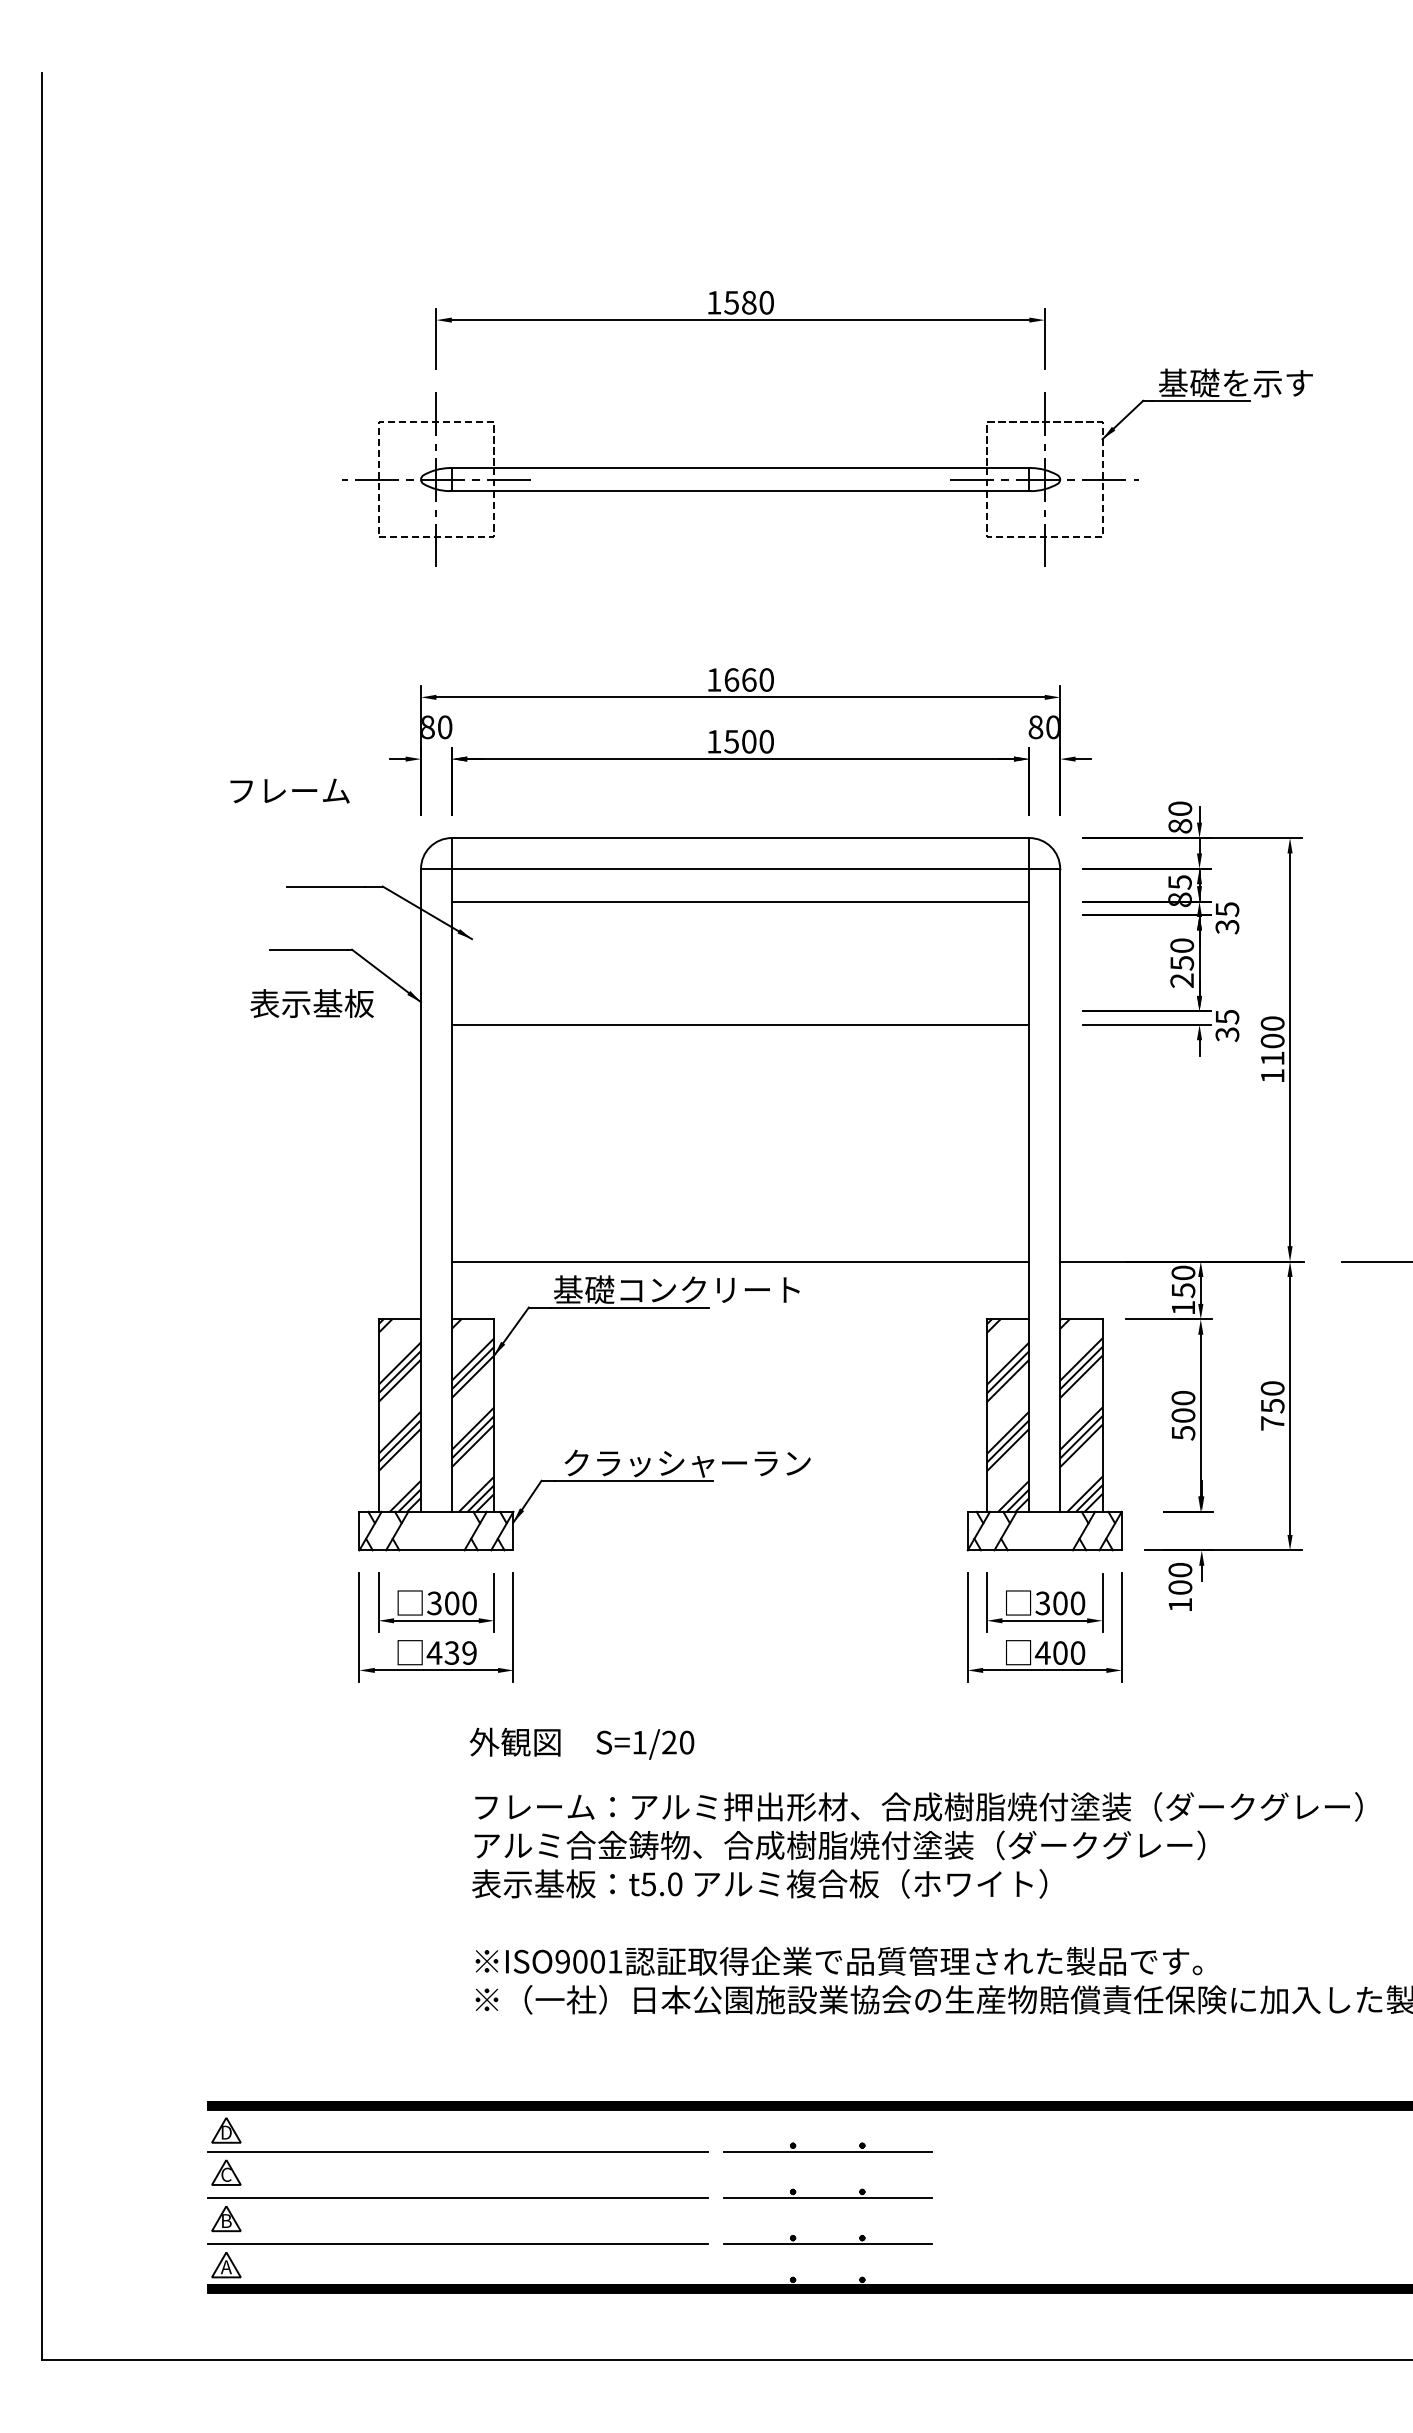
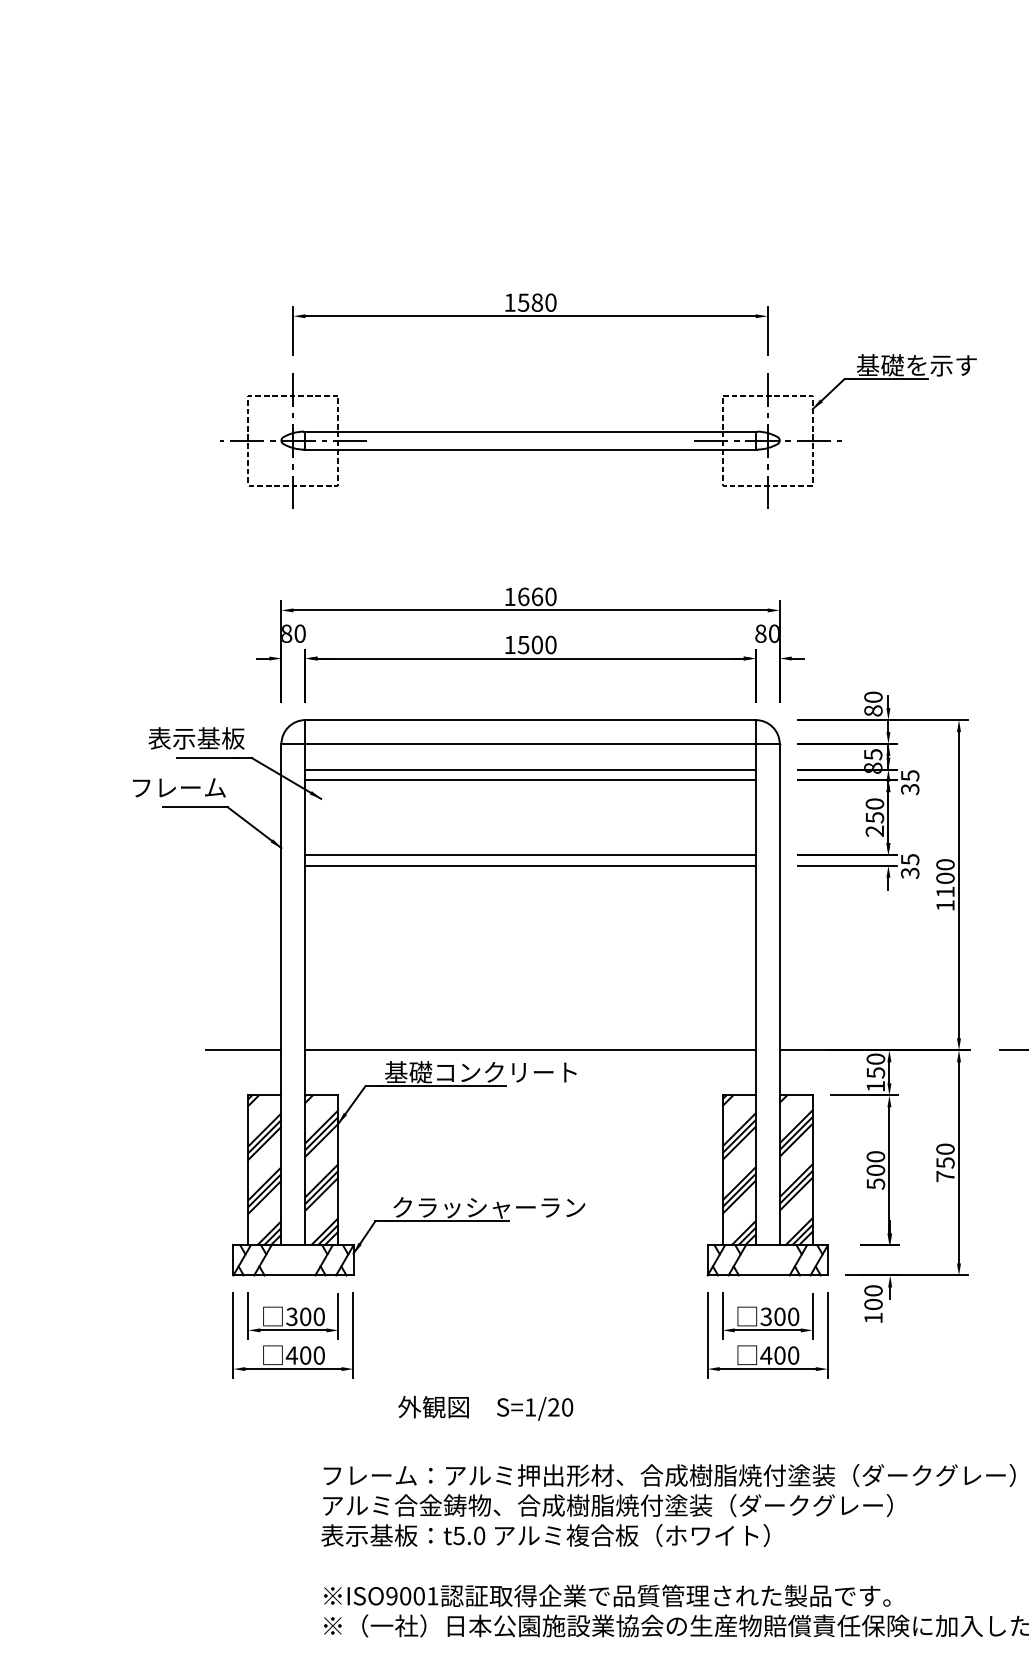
text: (289, 790) -> (178, 787), moved
line: (740, 915) -> (530, 780), added
text: (311, 1003) -> (196, 738), moved
line: (740, 1011) -> (530, 855), added
line: (372, 1261) -> (243, 1050), added
text: (460, 1652) -> (312, 1355), 439 -> 400
text: (581, 1743) -> (485, 1408), moved

